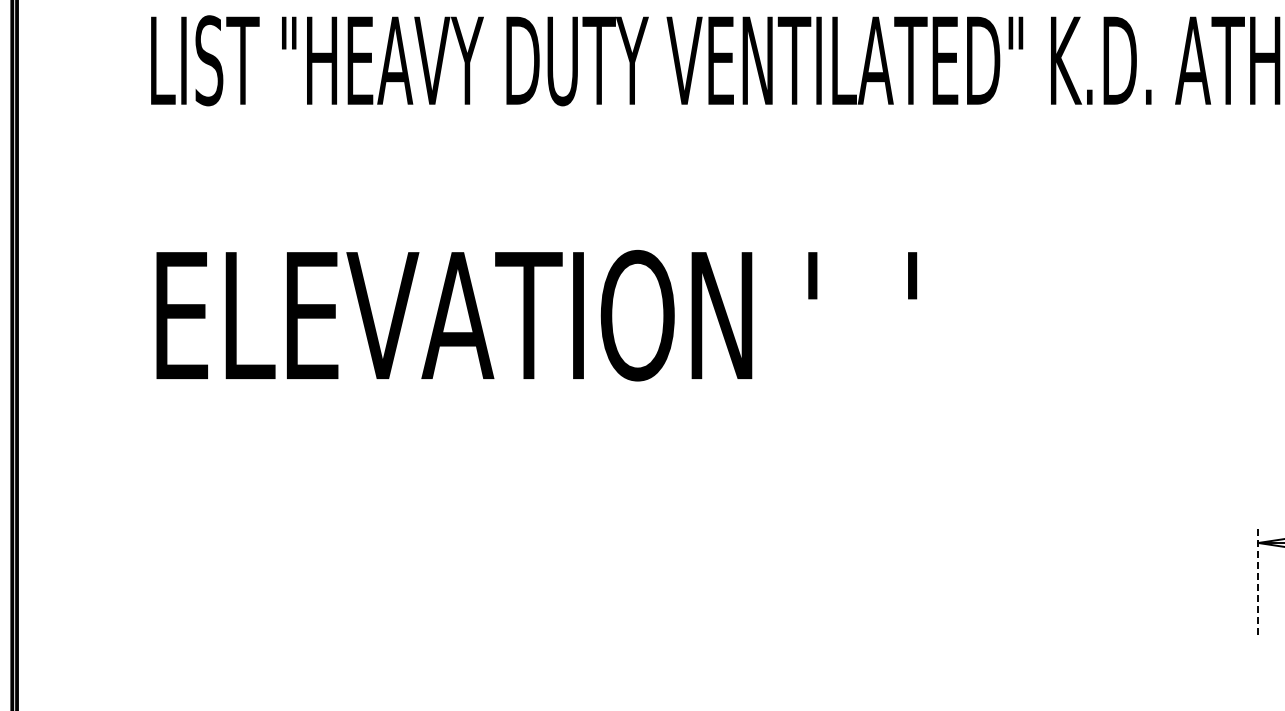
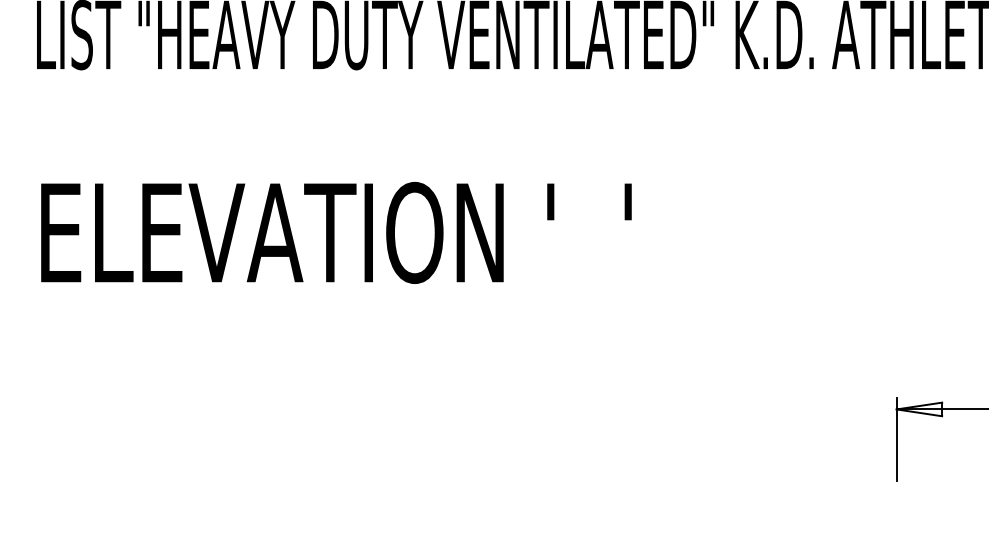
line: (1258, 581) -> (896, 439), dashed -> solid

